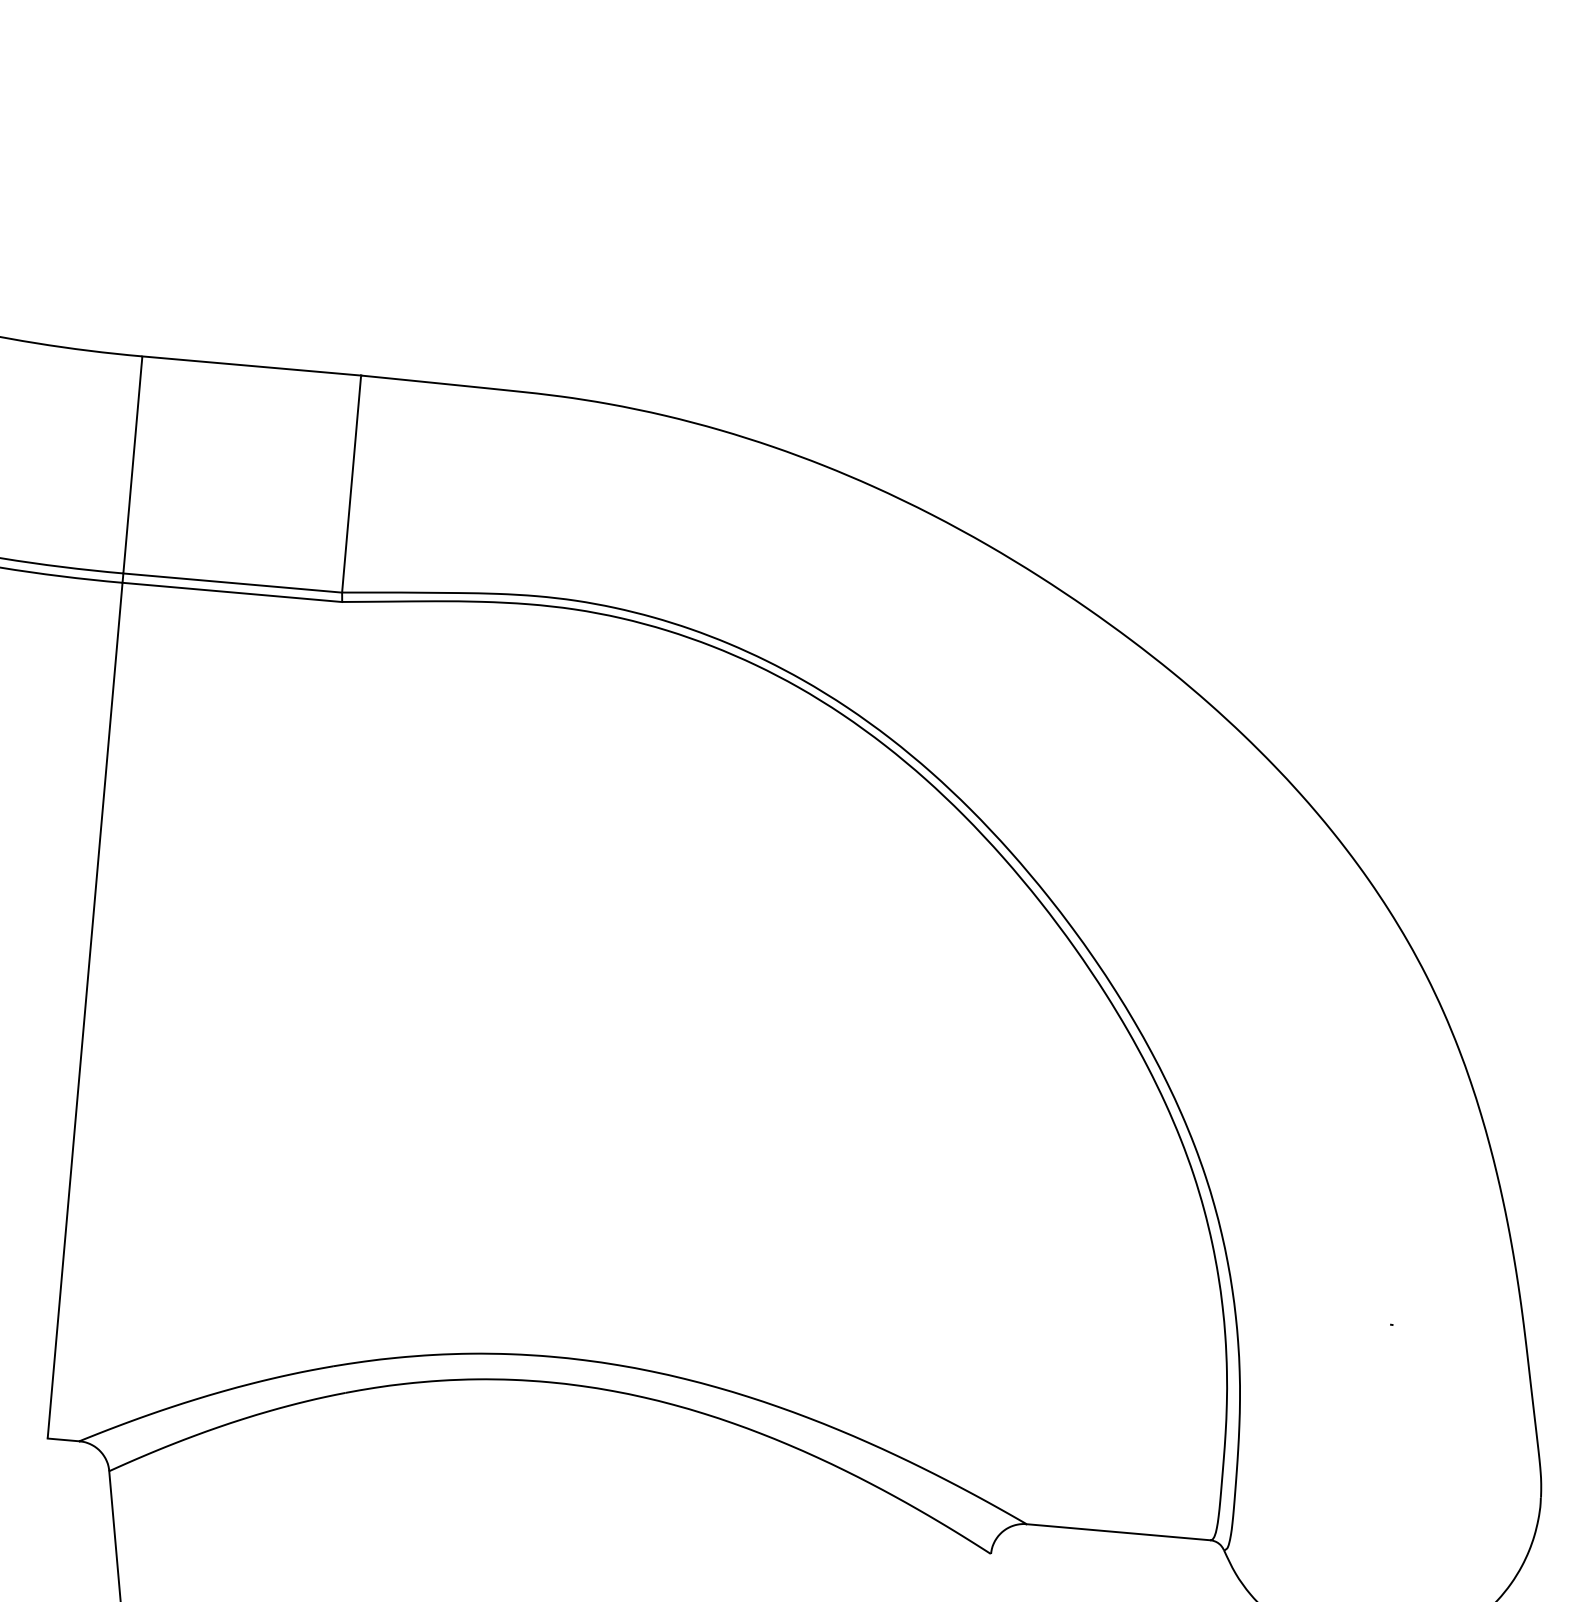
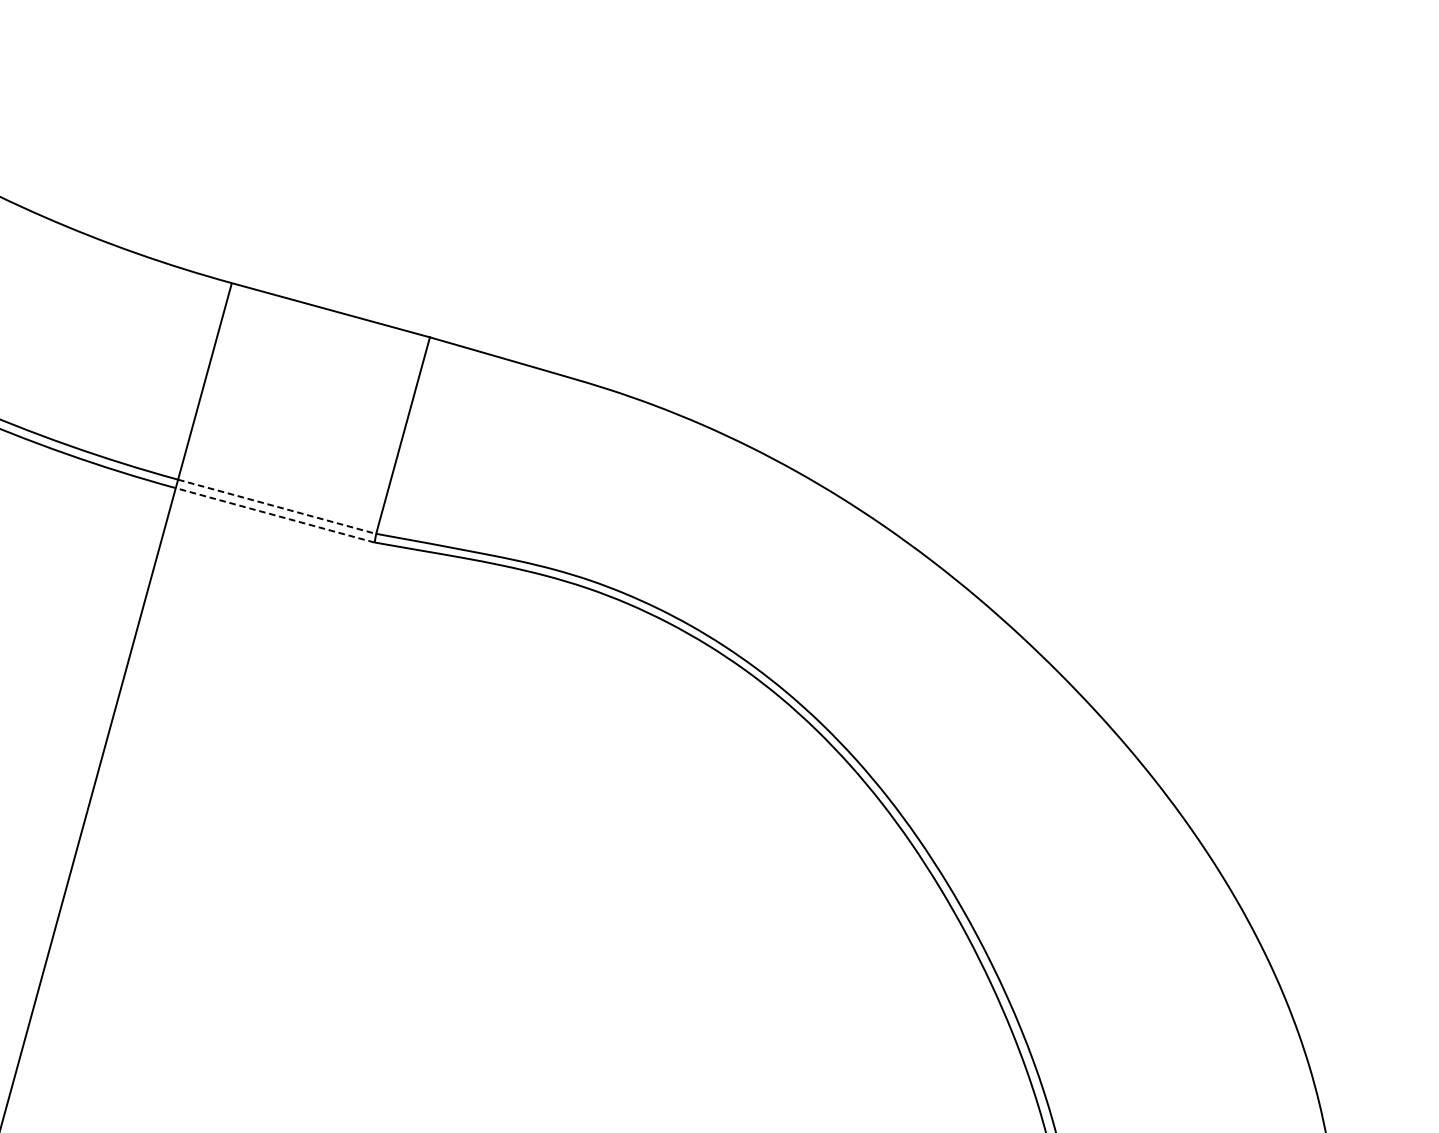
line: (232, 583) -> (276, 507), solid -> dashed
line: (231, 592) -> (274, 515), solid -> dashed

